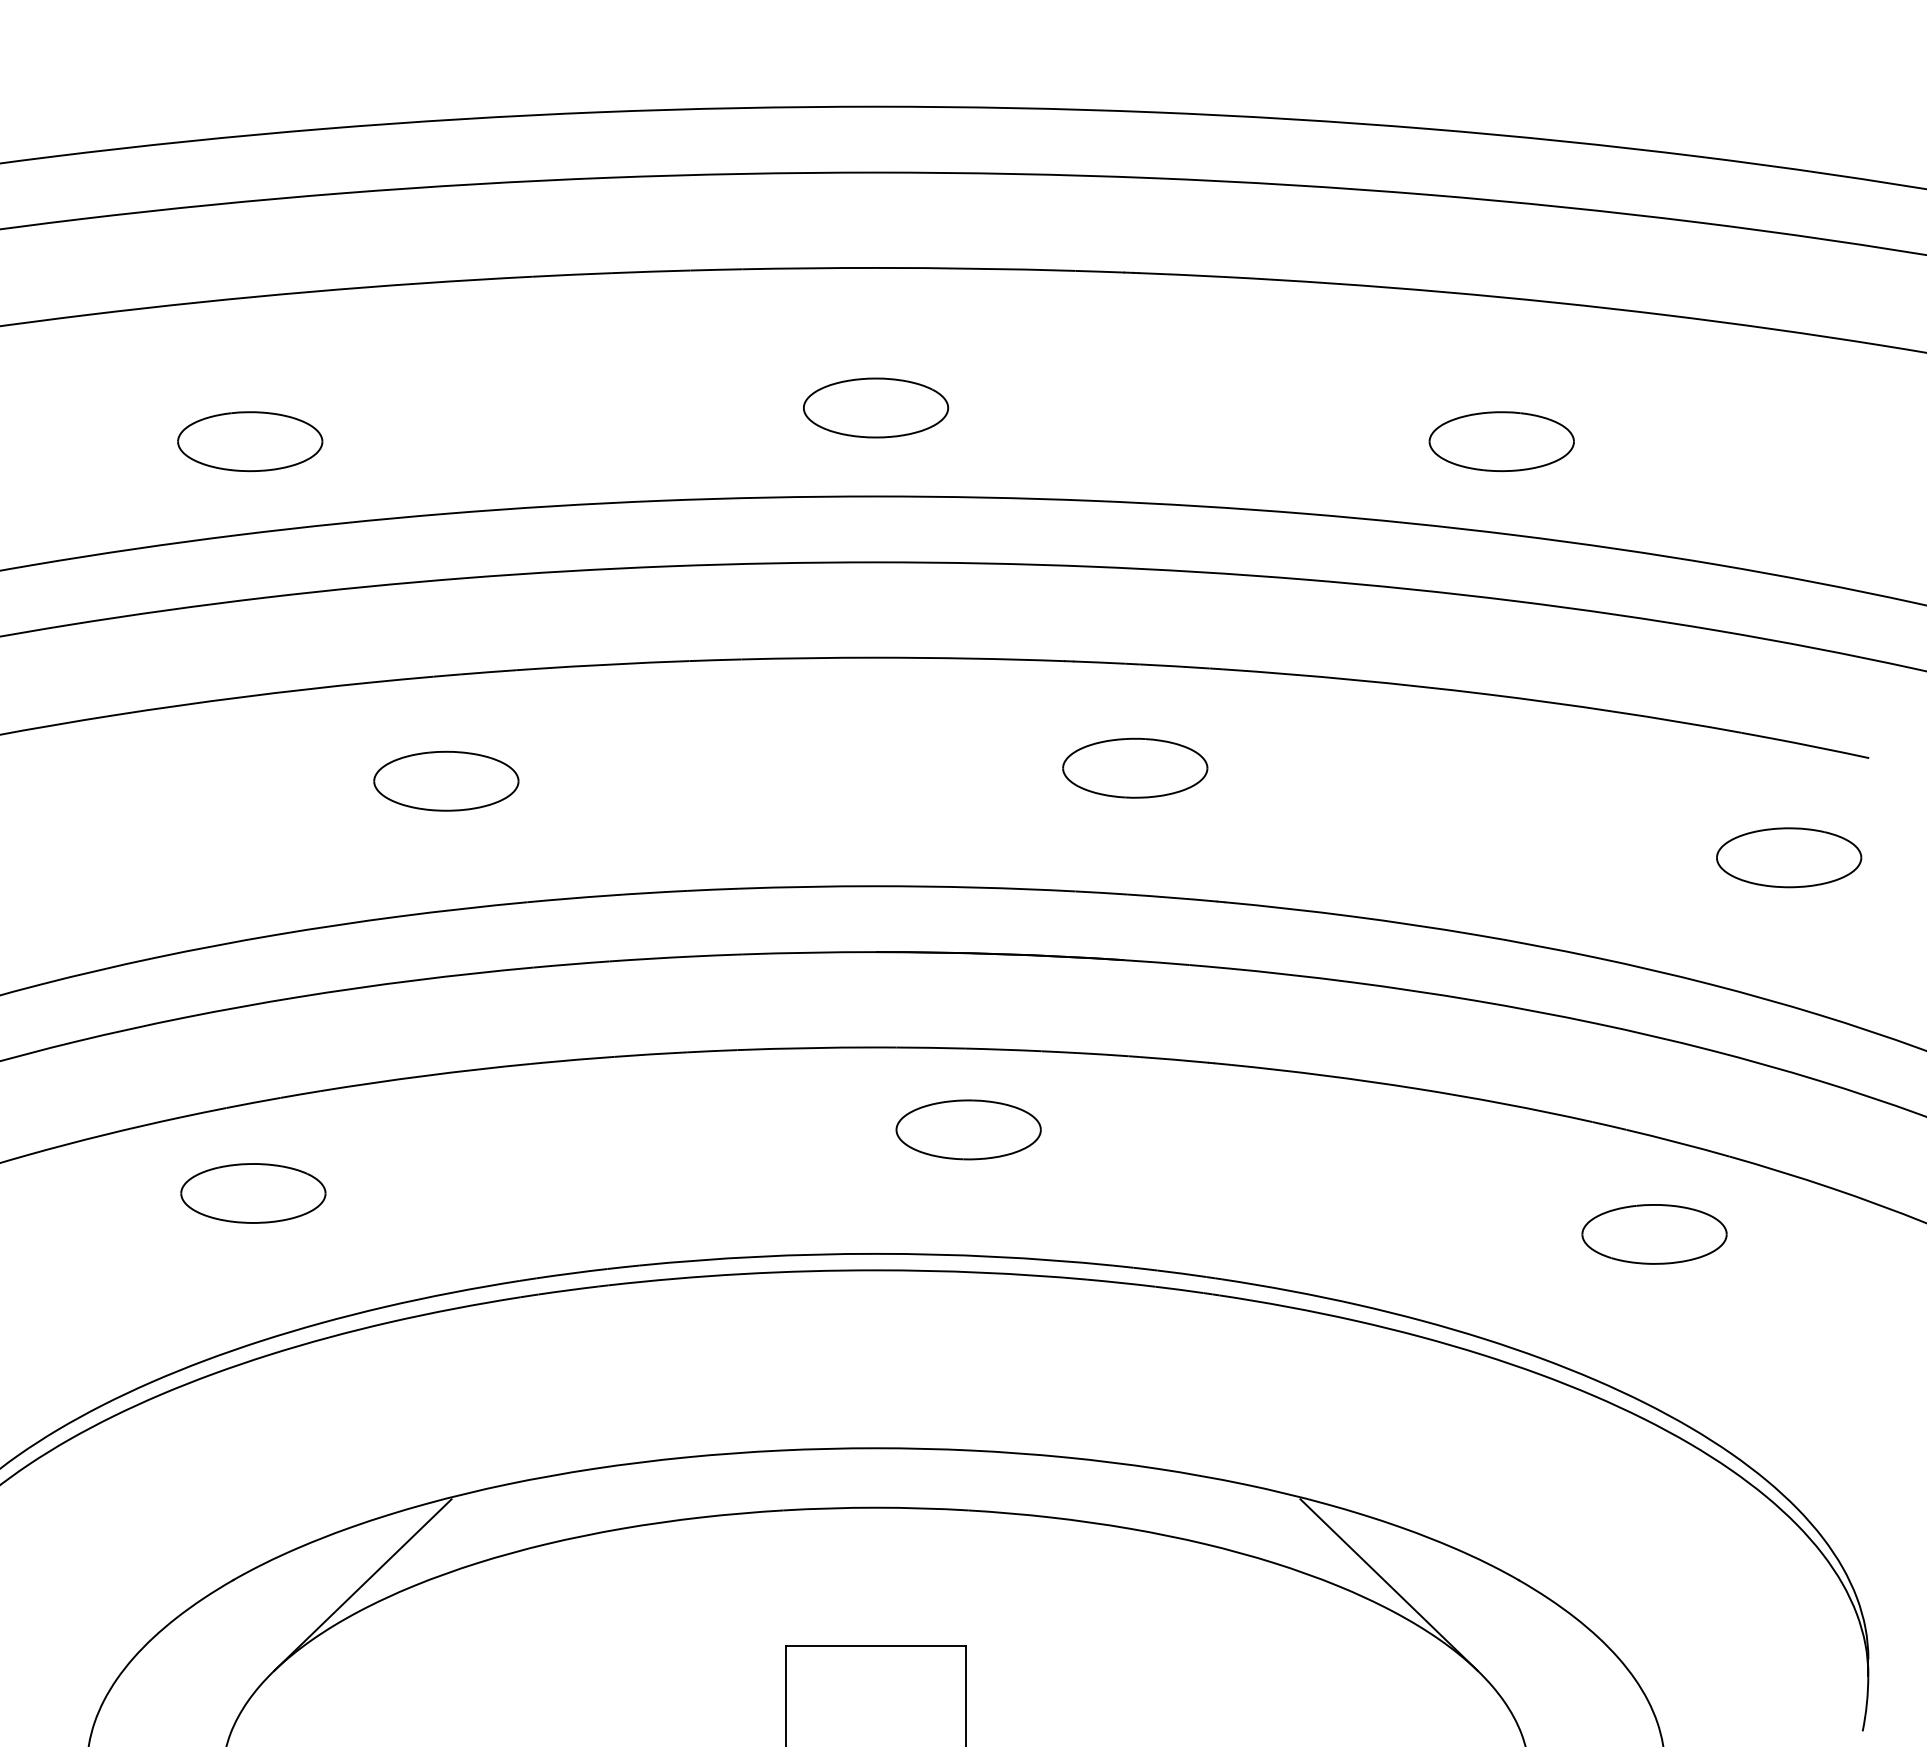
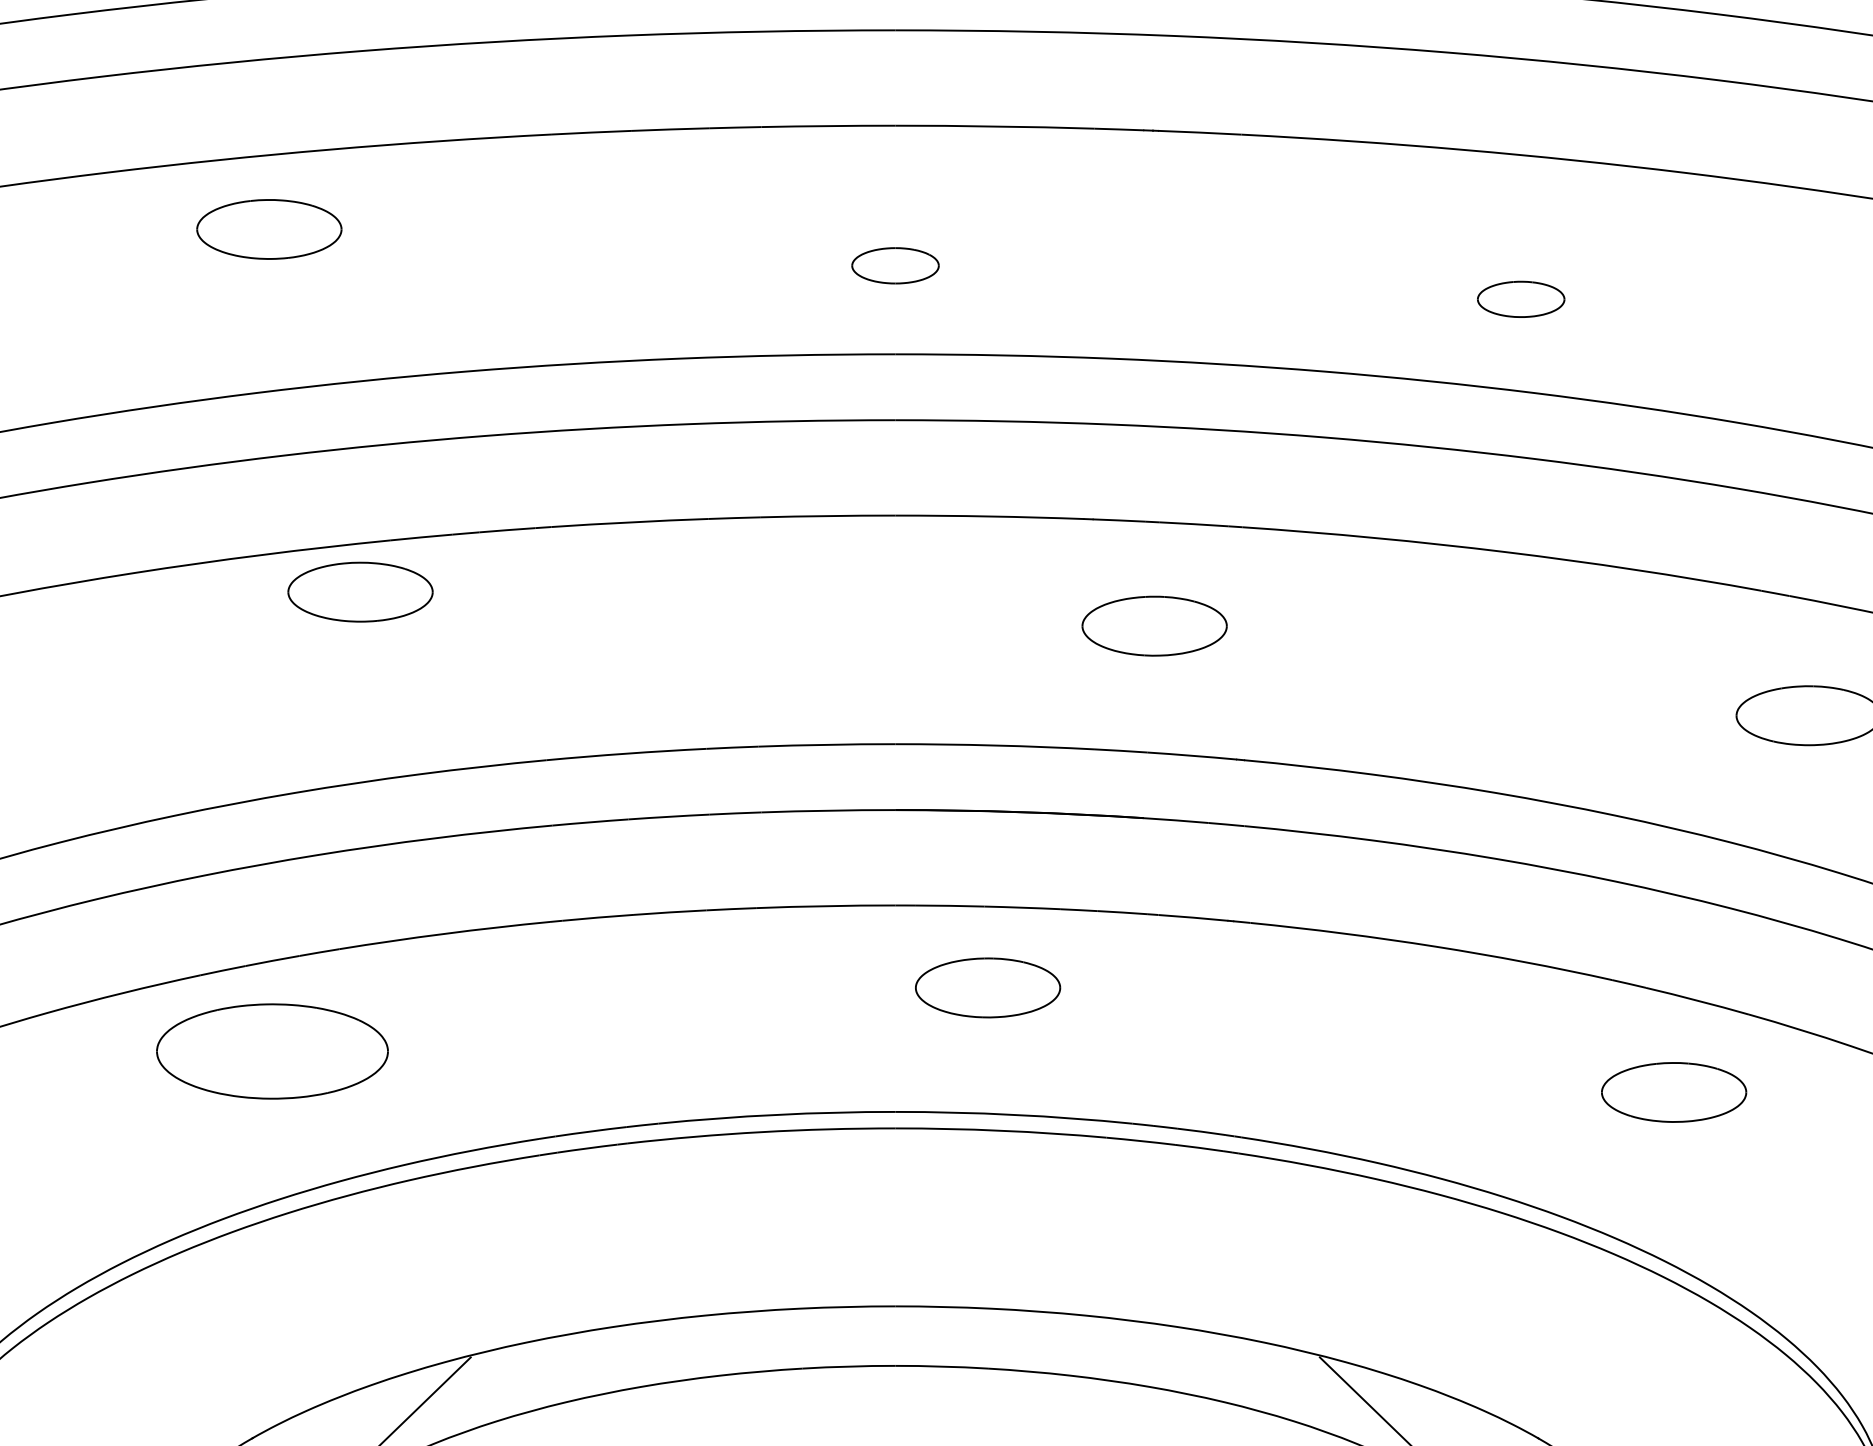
part: (876, 407) -> (895, 265), size x0.6
part: (250, 441) -> (269, 229), moved
part: (1501, 441) -> (1521, 299), size x0.6
part: (446, 780) -> (360, 591), moved
part: (253, 1193) -> (272, 1051), size x1.6

